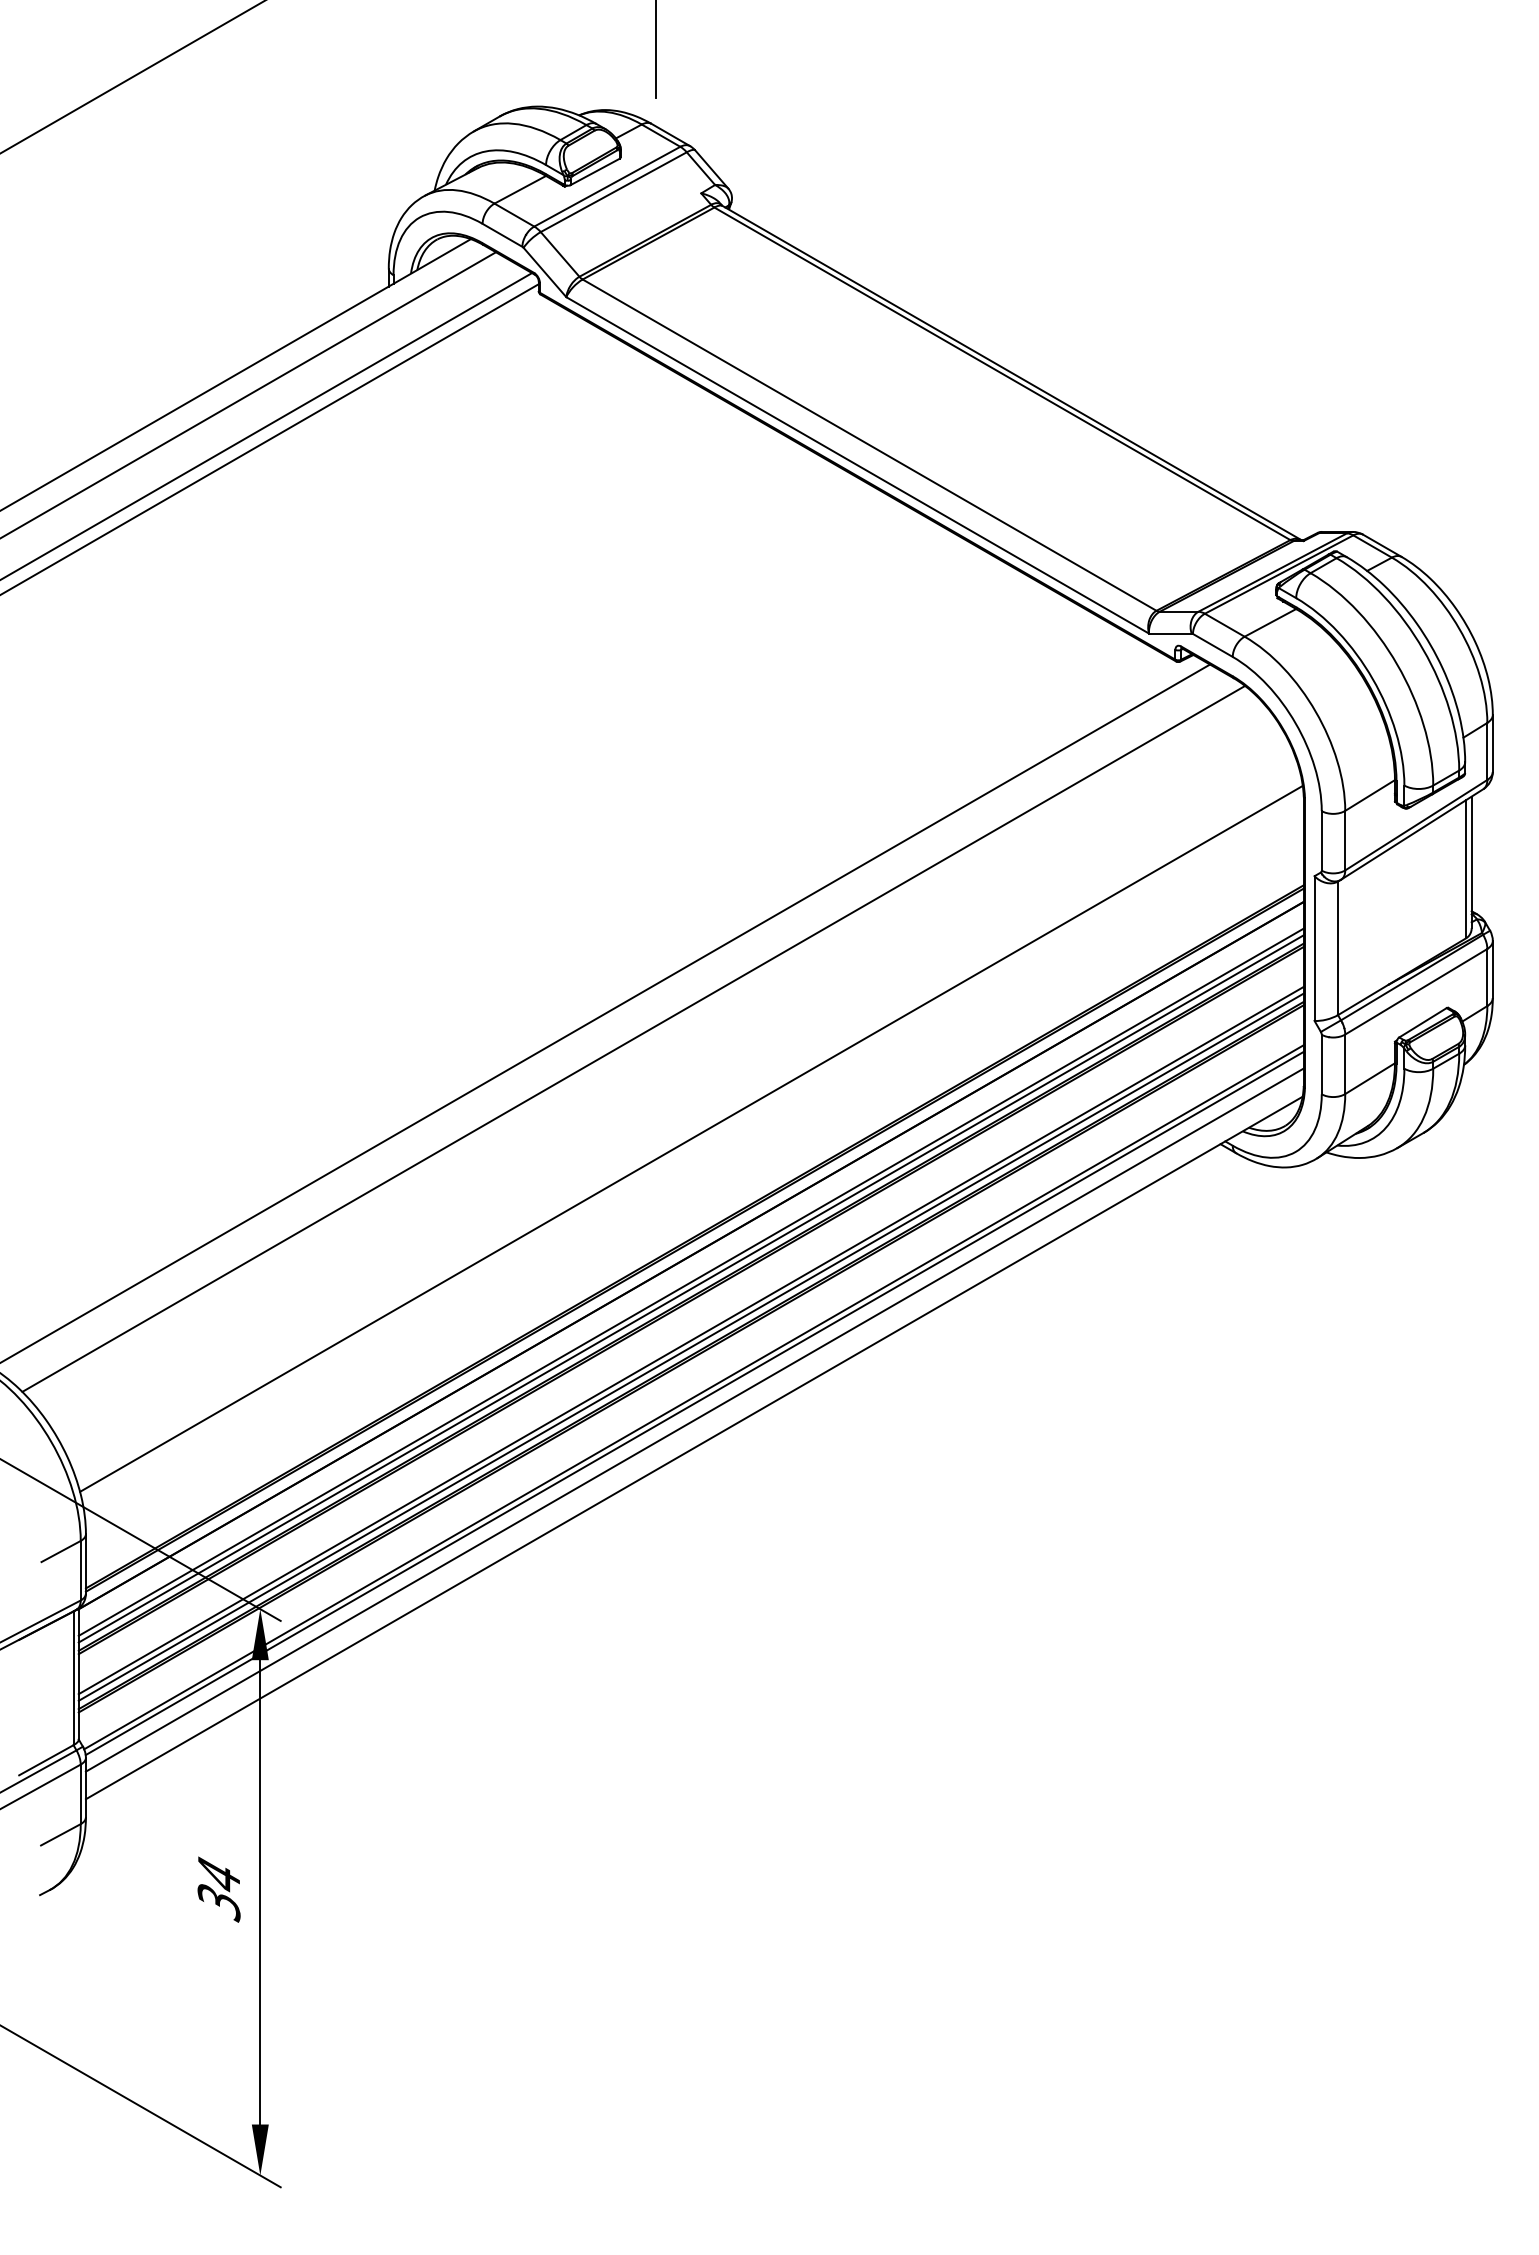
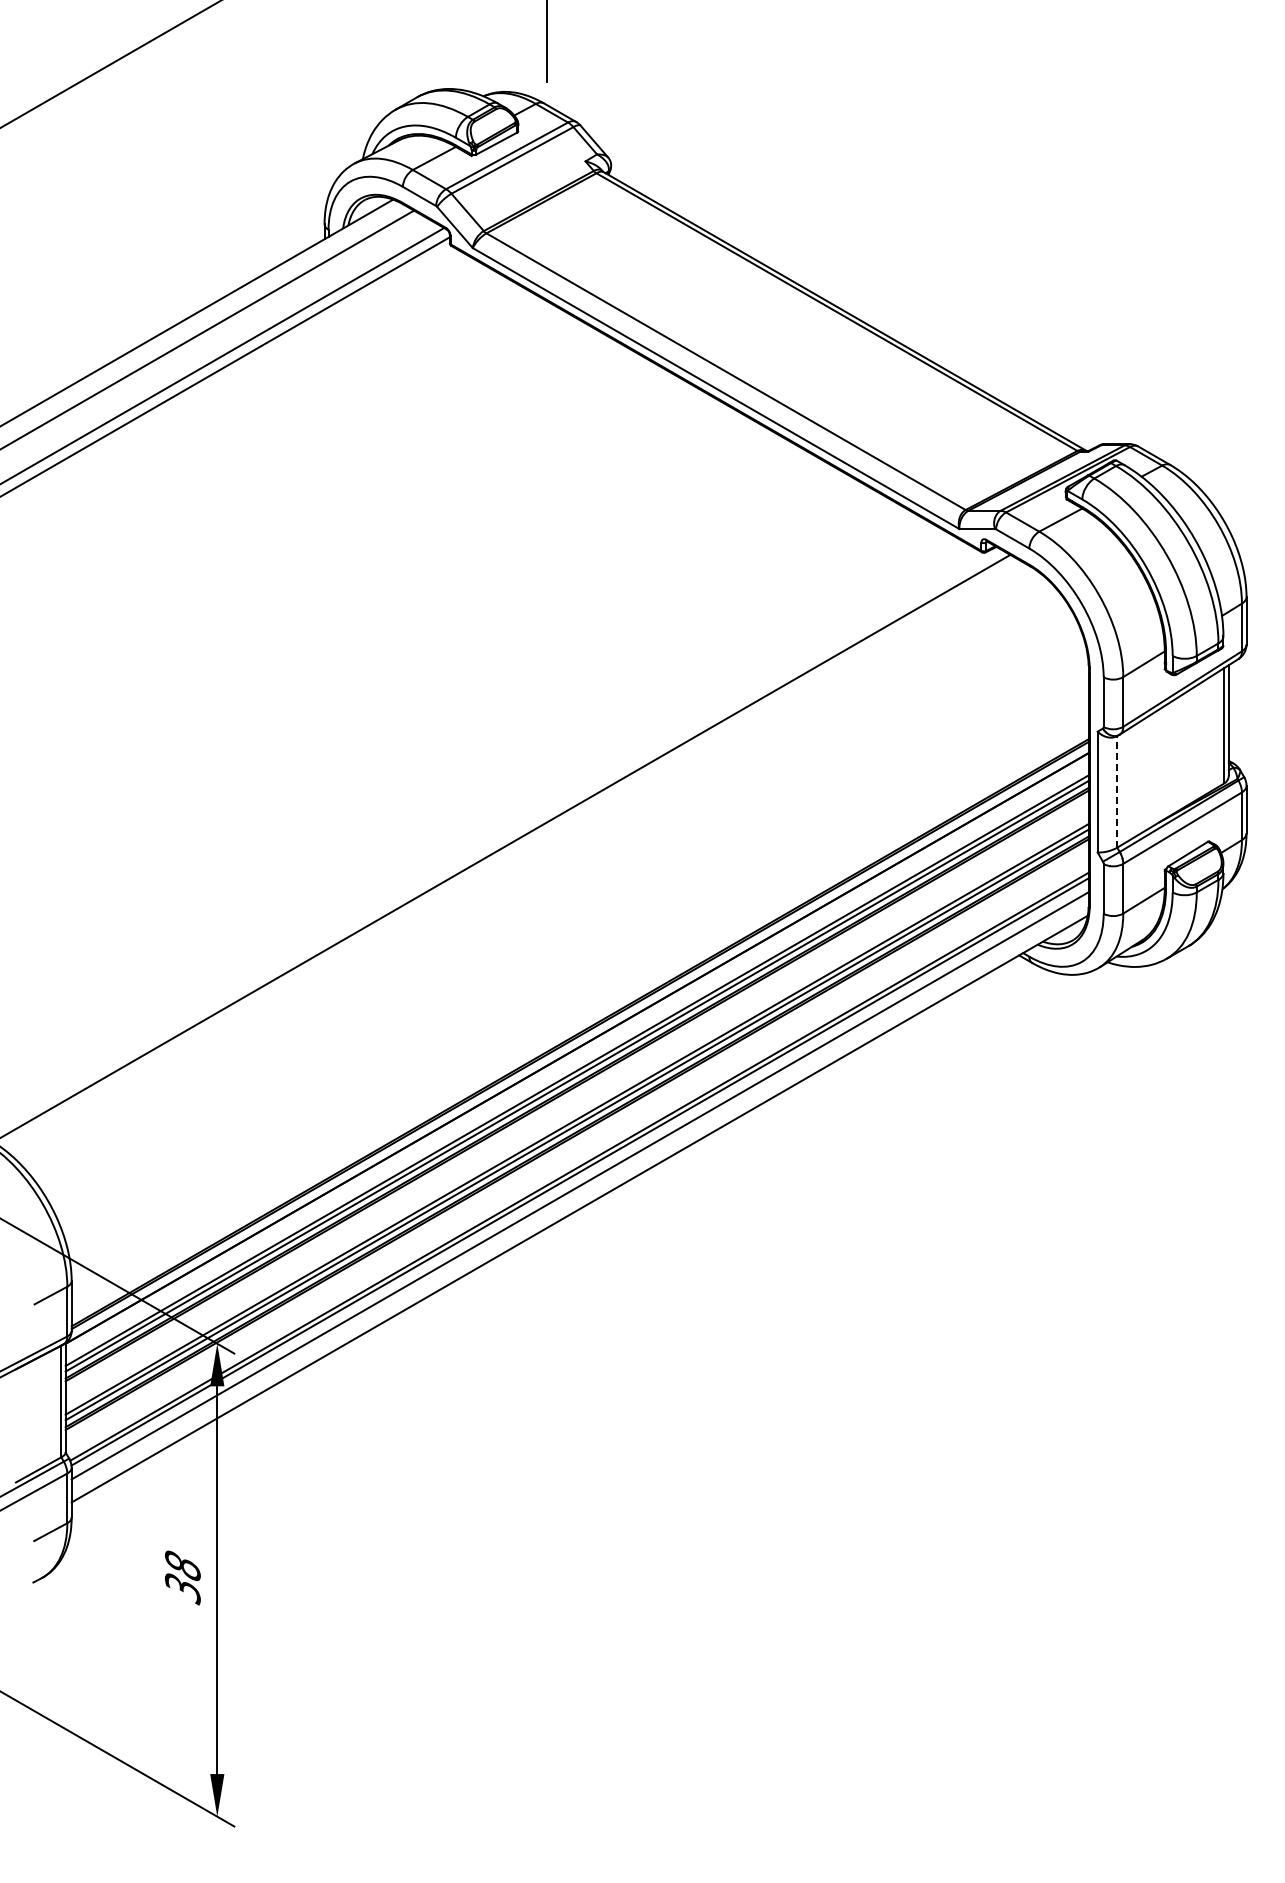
line: (1338, 947) -> (1117, 791), solid -> dashed
line: (632, 1038) -> (528, 867), removed
line: (690, 1138) -> (576, 950), removed
text: (218, 1874) -> (182, 1565), 34 -> 38

